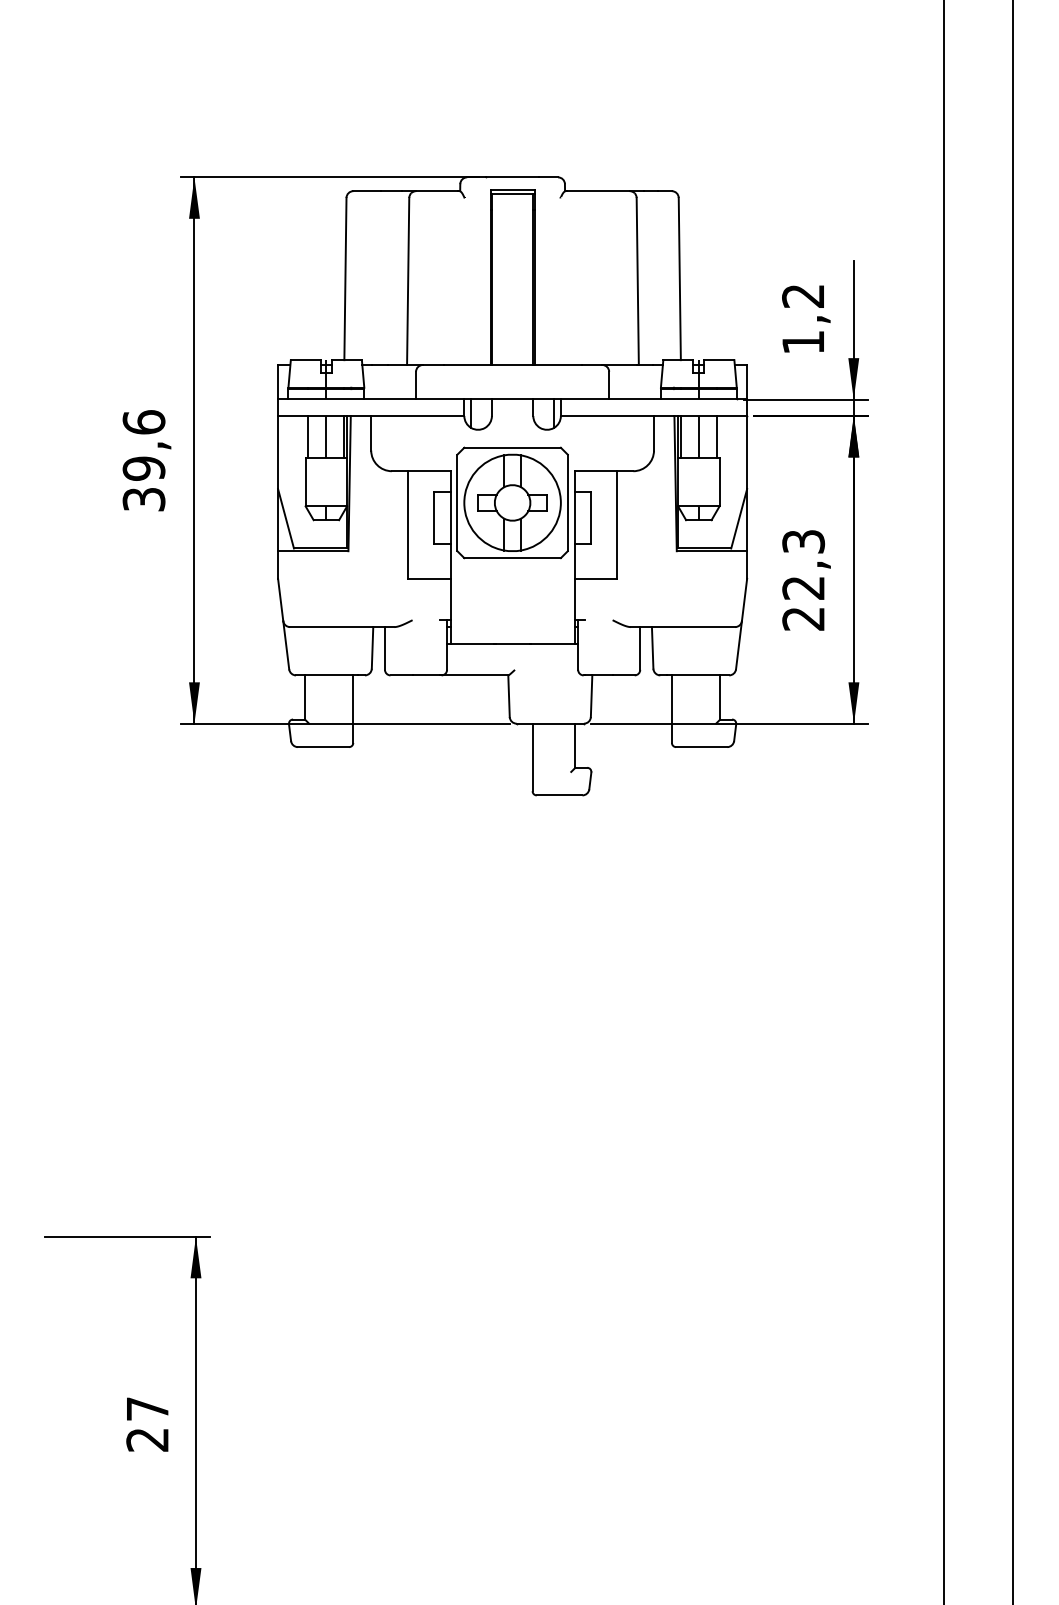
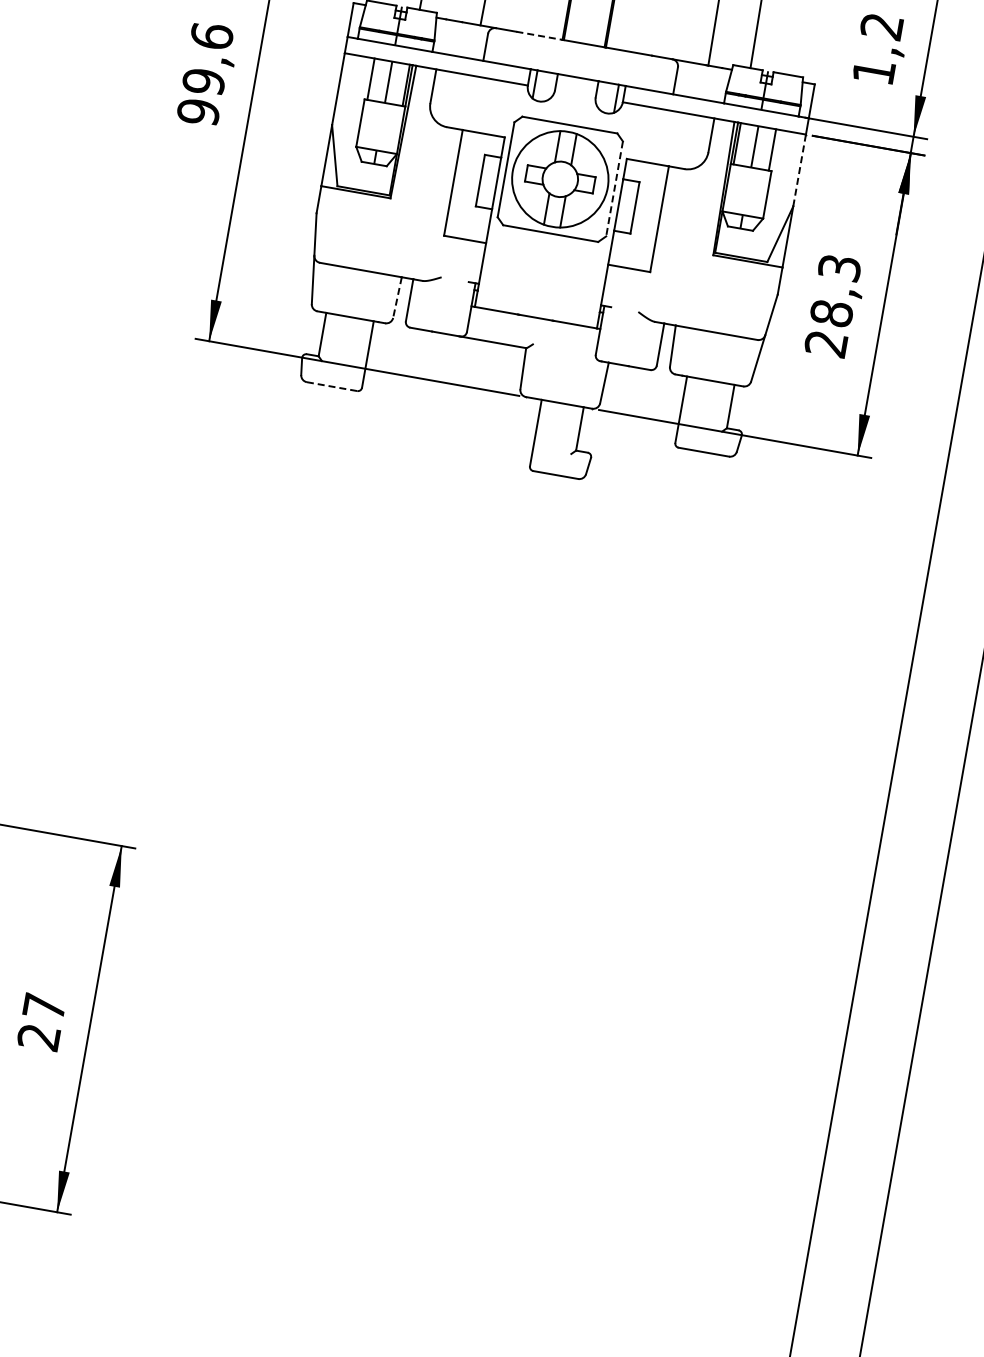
line: (467, 364) -> (539, 35), solid -> dashed
line: (747, 452) -> (799, 170), solid -> dashed
text: (143, 499) -> (198, 111), 39,6 -> 99,6
line: (567, 503) -> (614, 189), solid -> dashed
text: (803, 588) -> (831, 313), 22,3 -> 28,3
line: (372, 647) -> (397, 297), solid -> dashed
line: (323, 747) -> (332, 386), solid -> dashed

